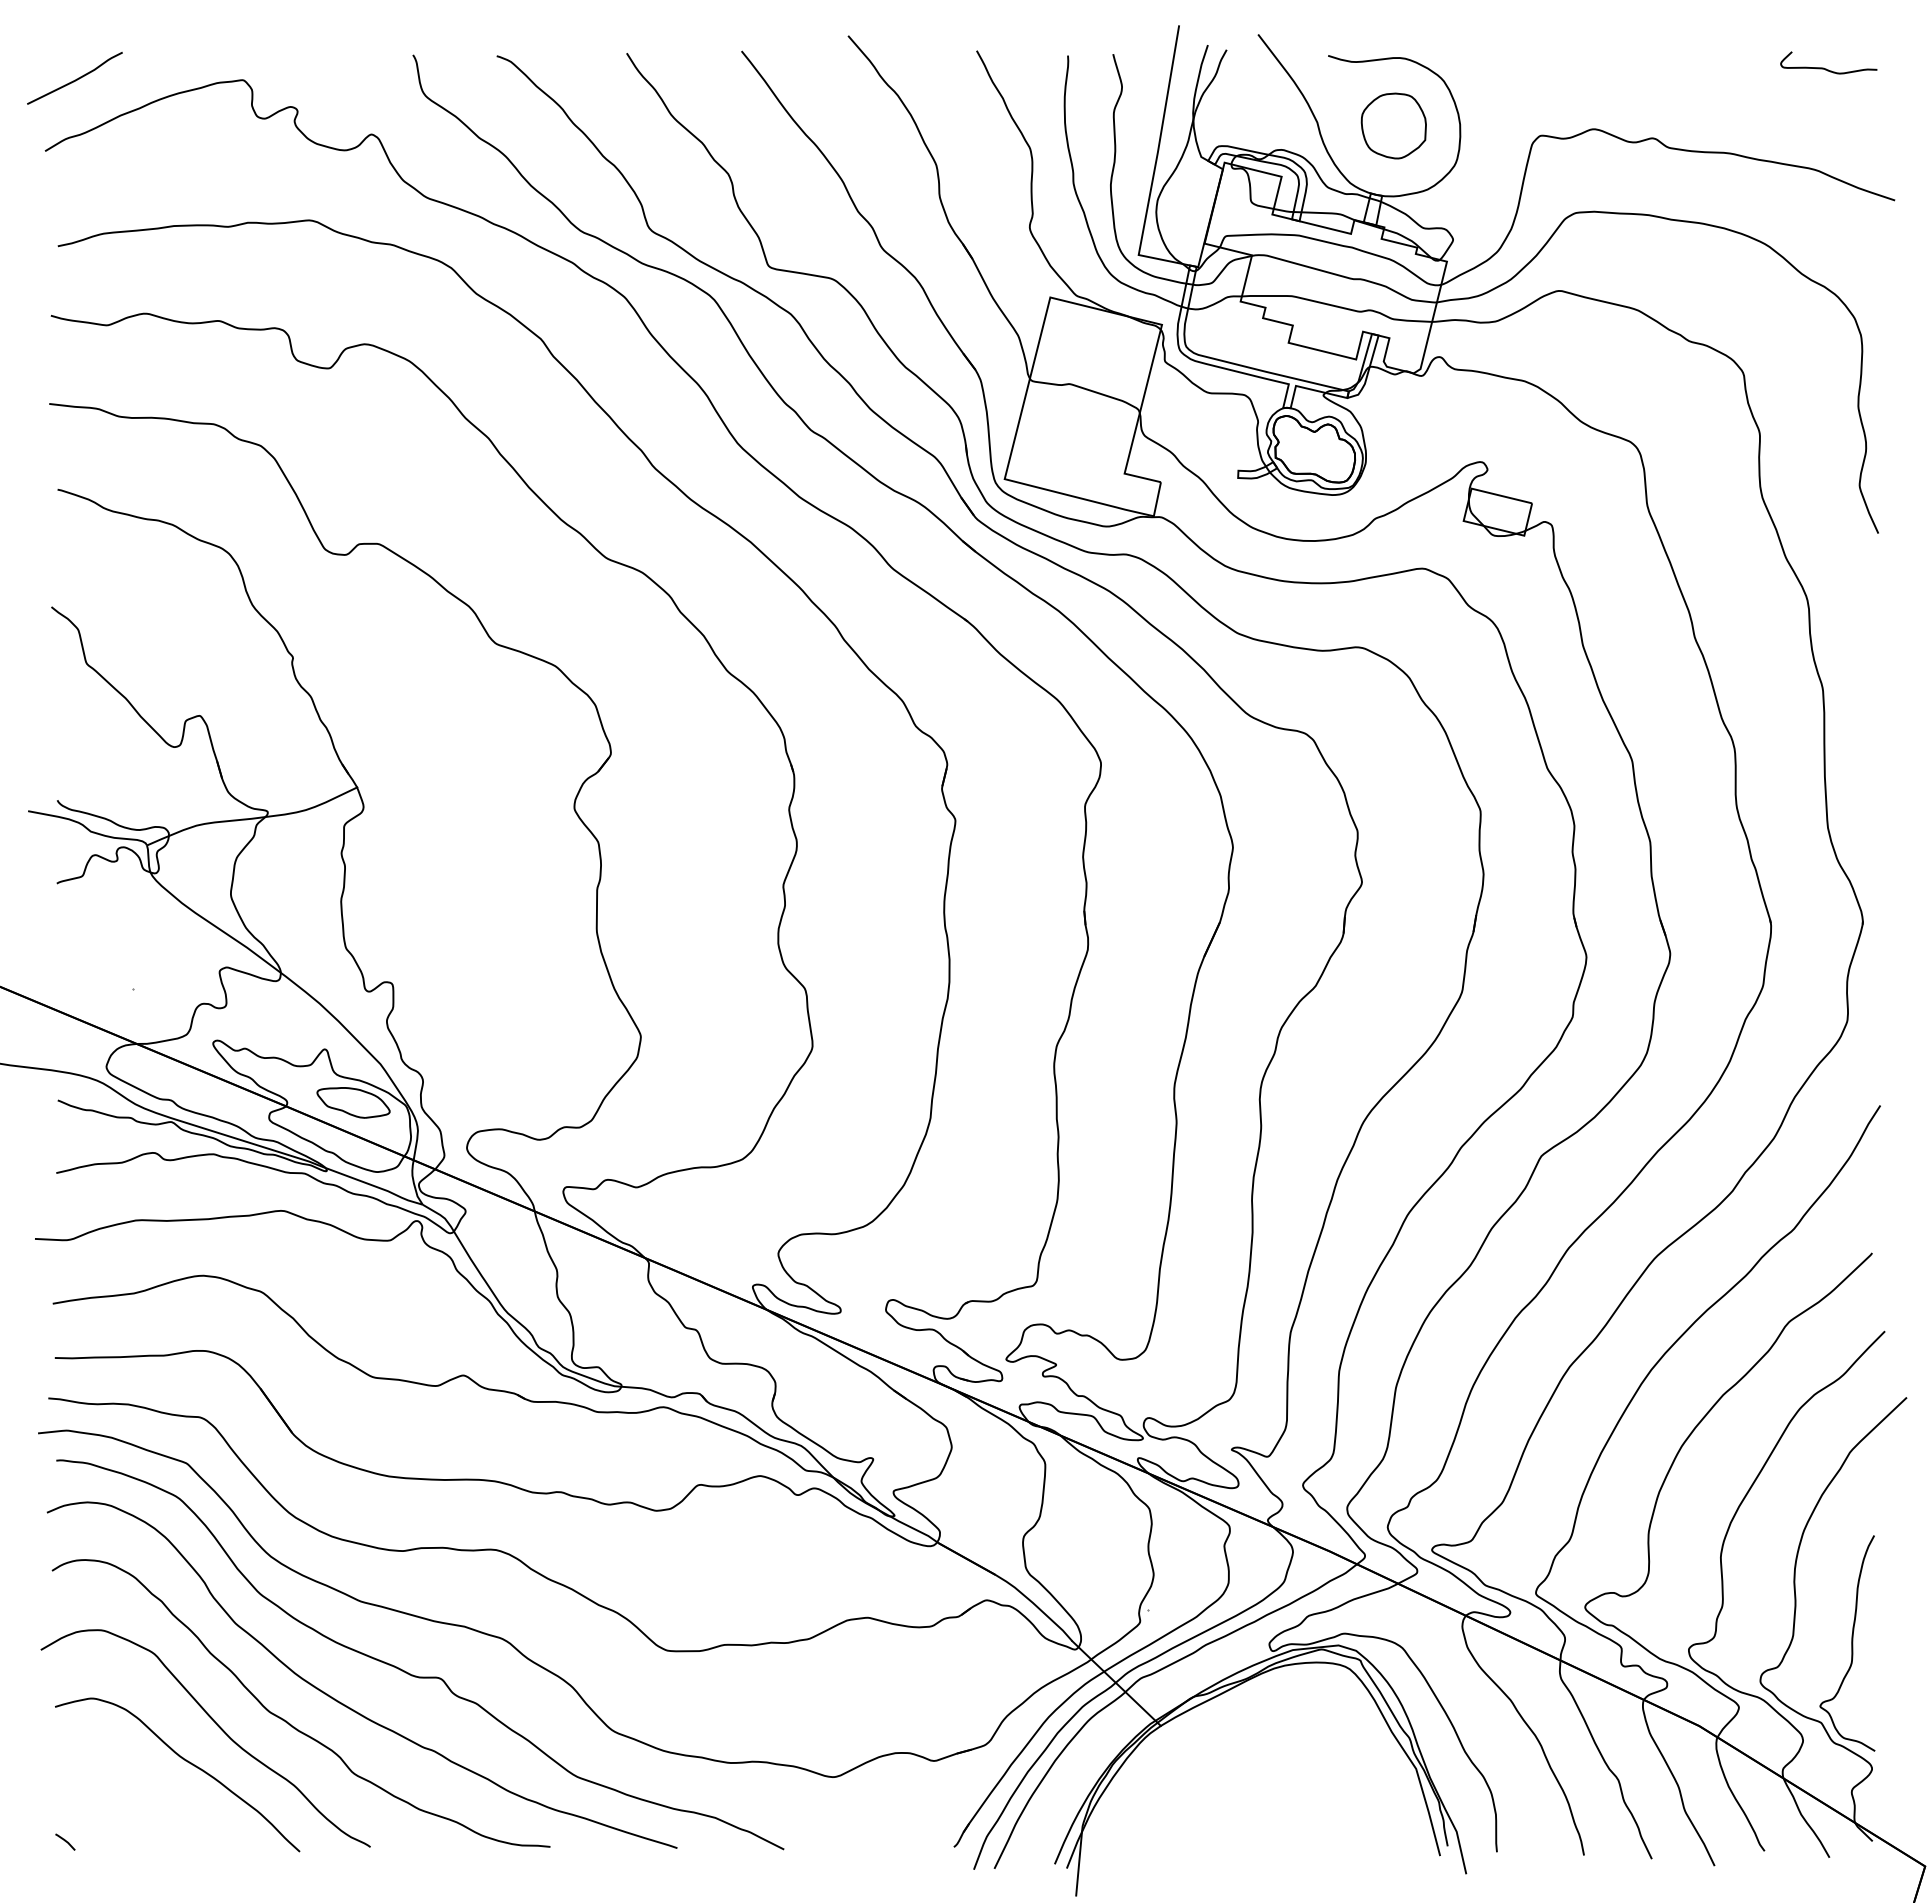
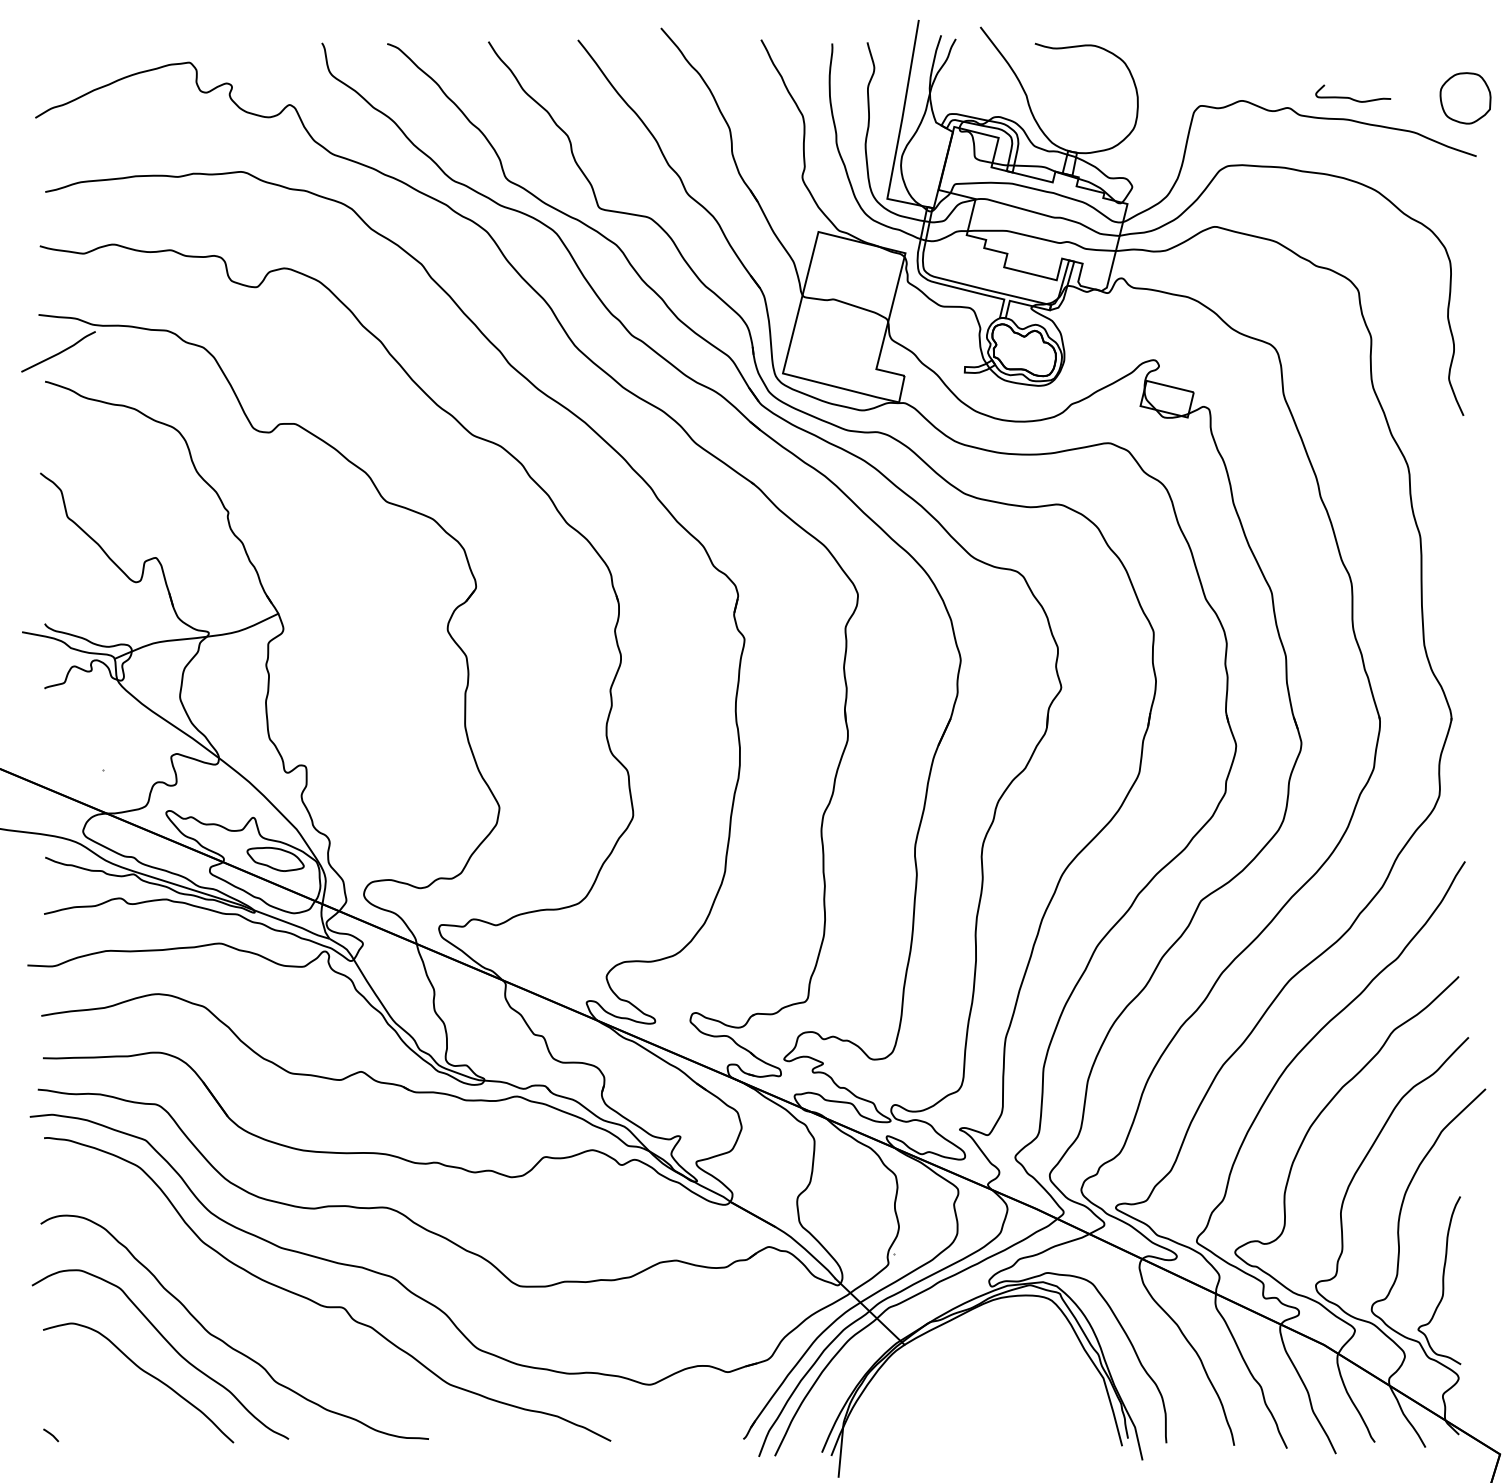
curve: (1826, 68) -> (1351, 97), moved
curve: (75, 79) -> (58, 352), moved
part: (1393, 125) -> (1465, 97), moved
curve: (345, 1704) -> (269, 1328), removed

